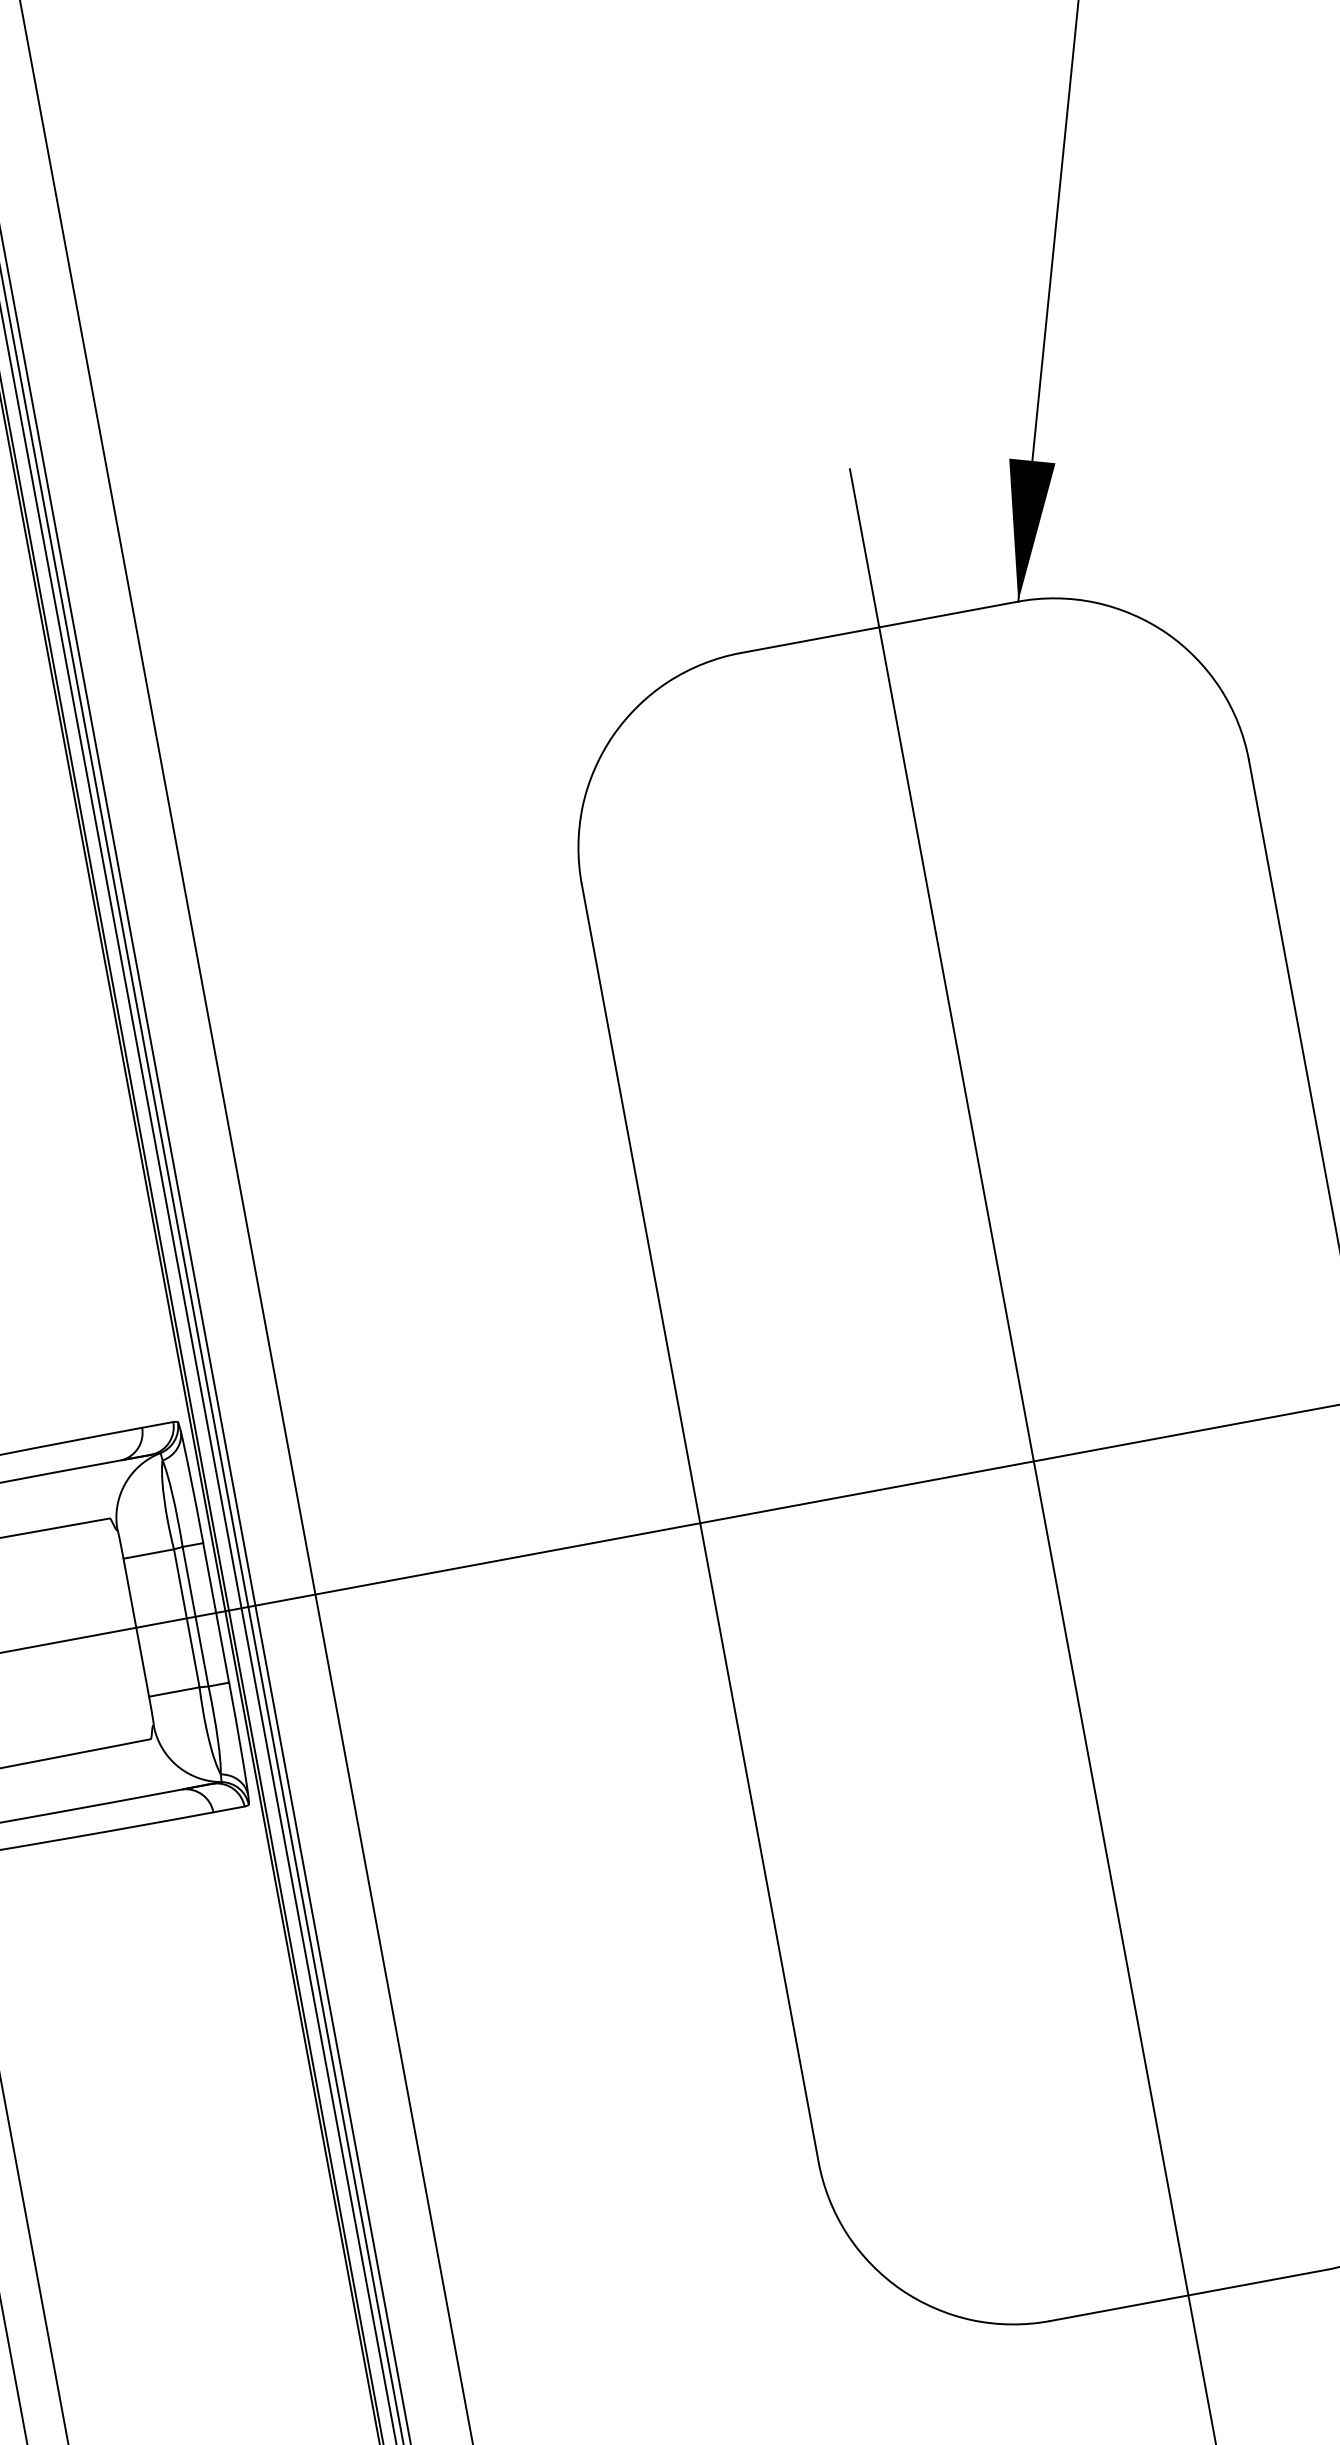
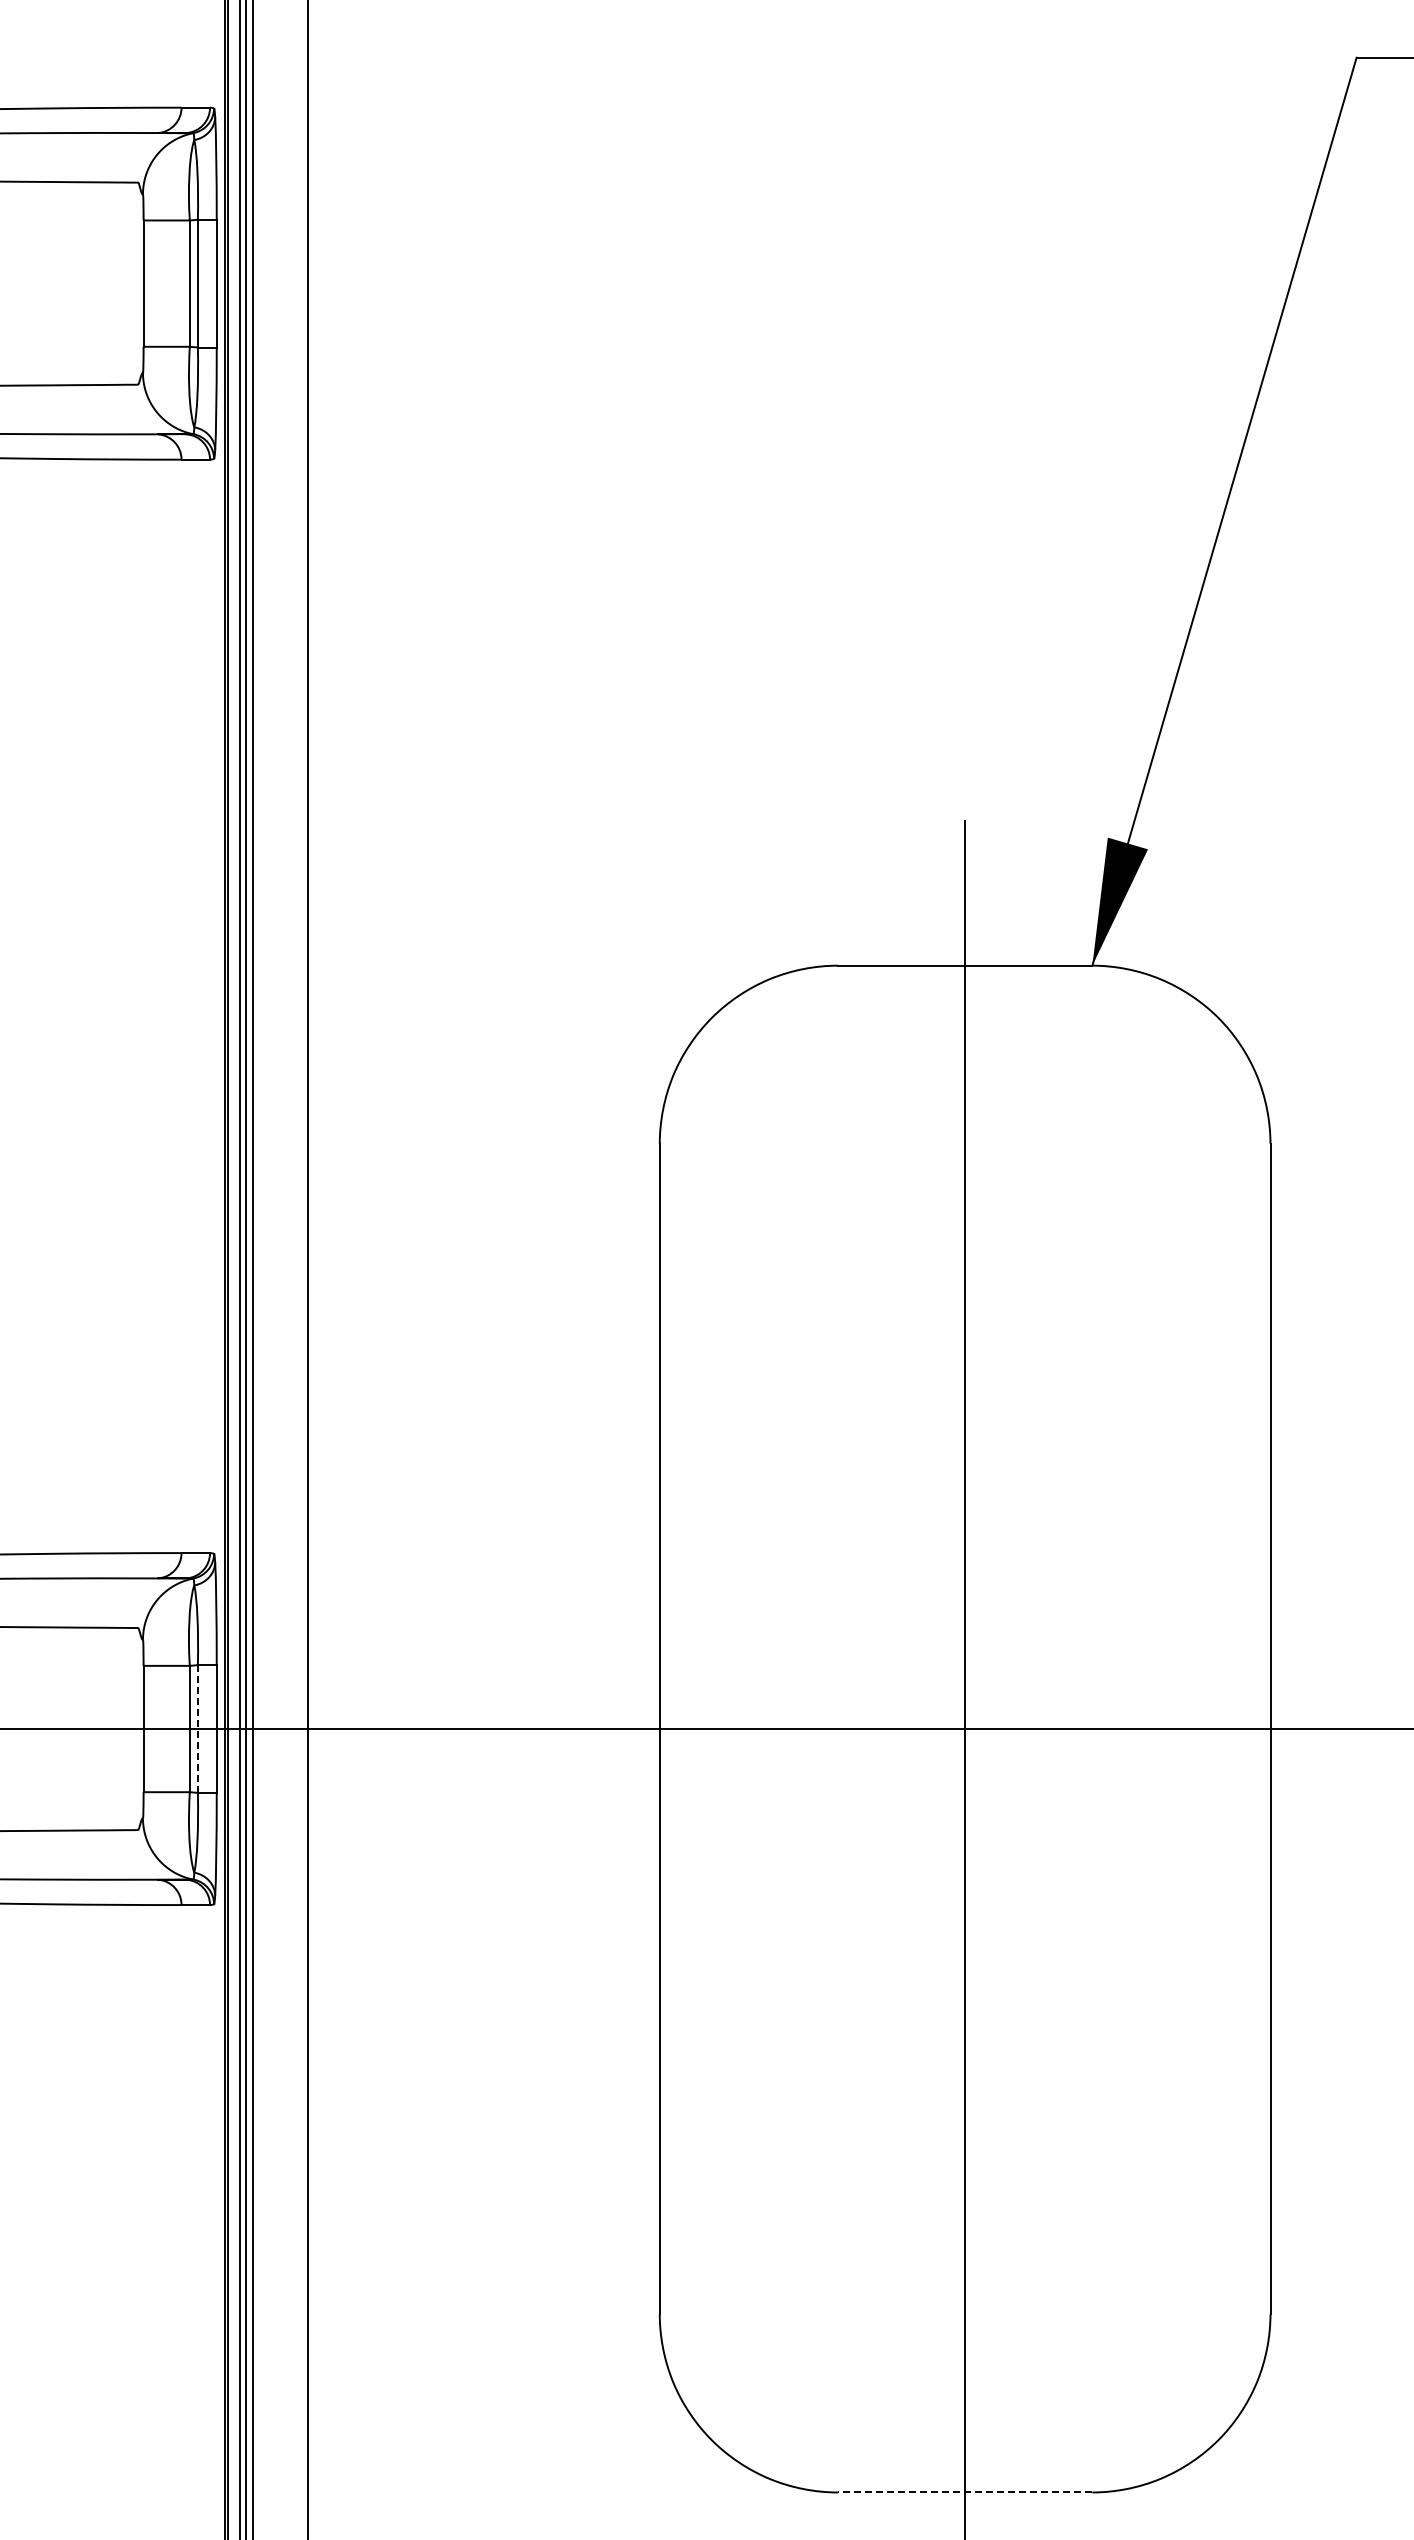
line: (195, 1617) -> (197, 1729), solid -> dashed
line: (1187, 2295) -> (964, 2492), solid -> dashed

